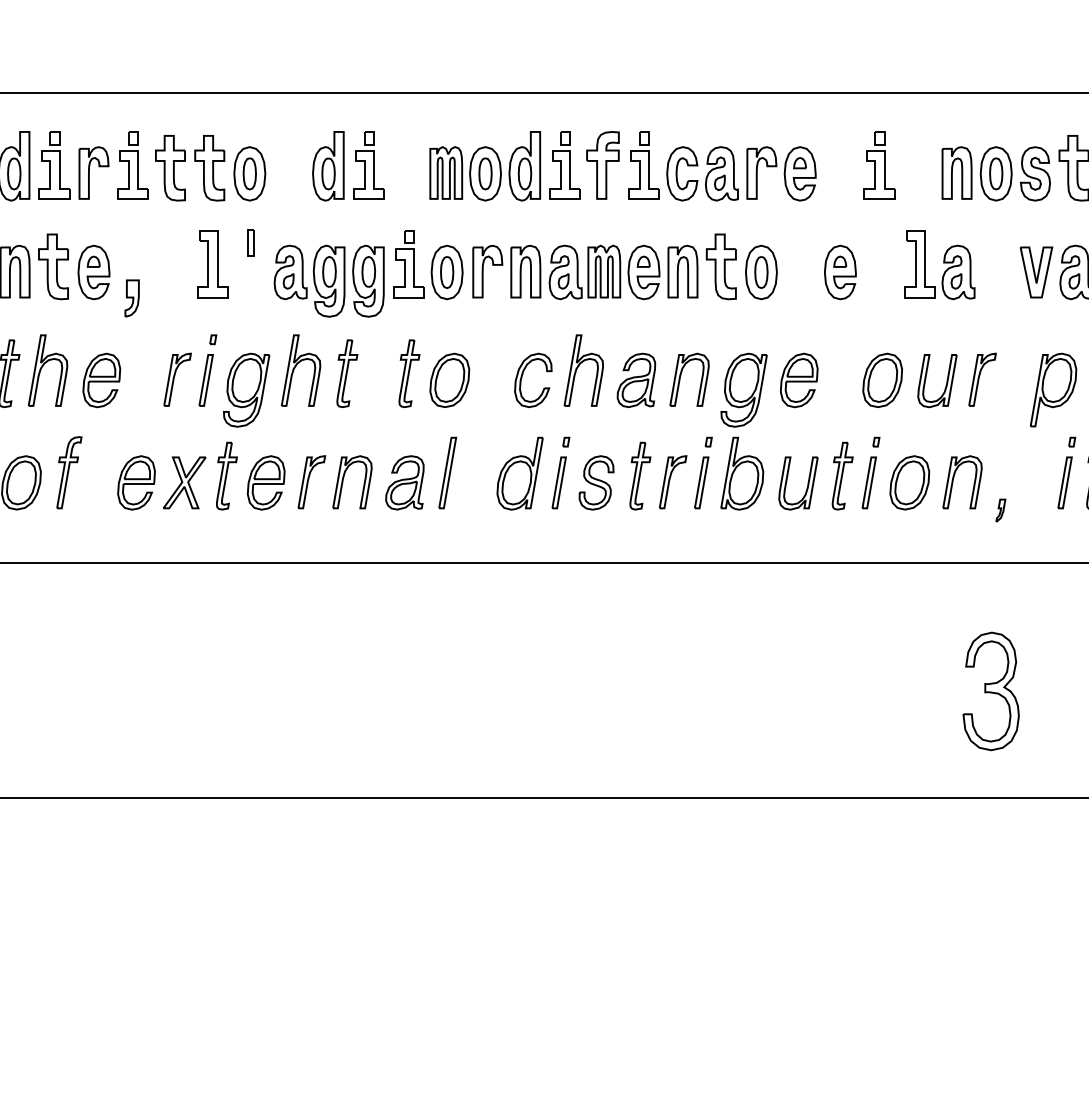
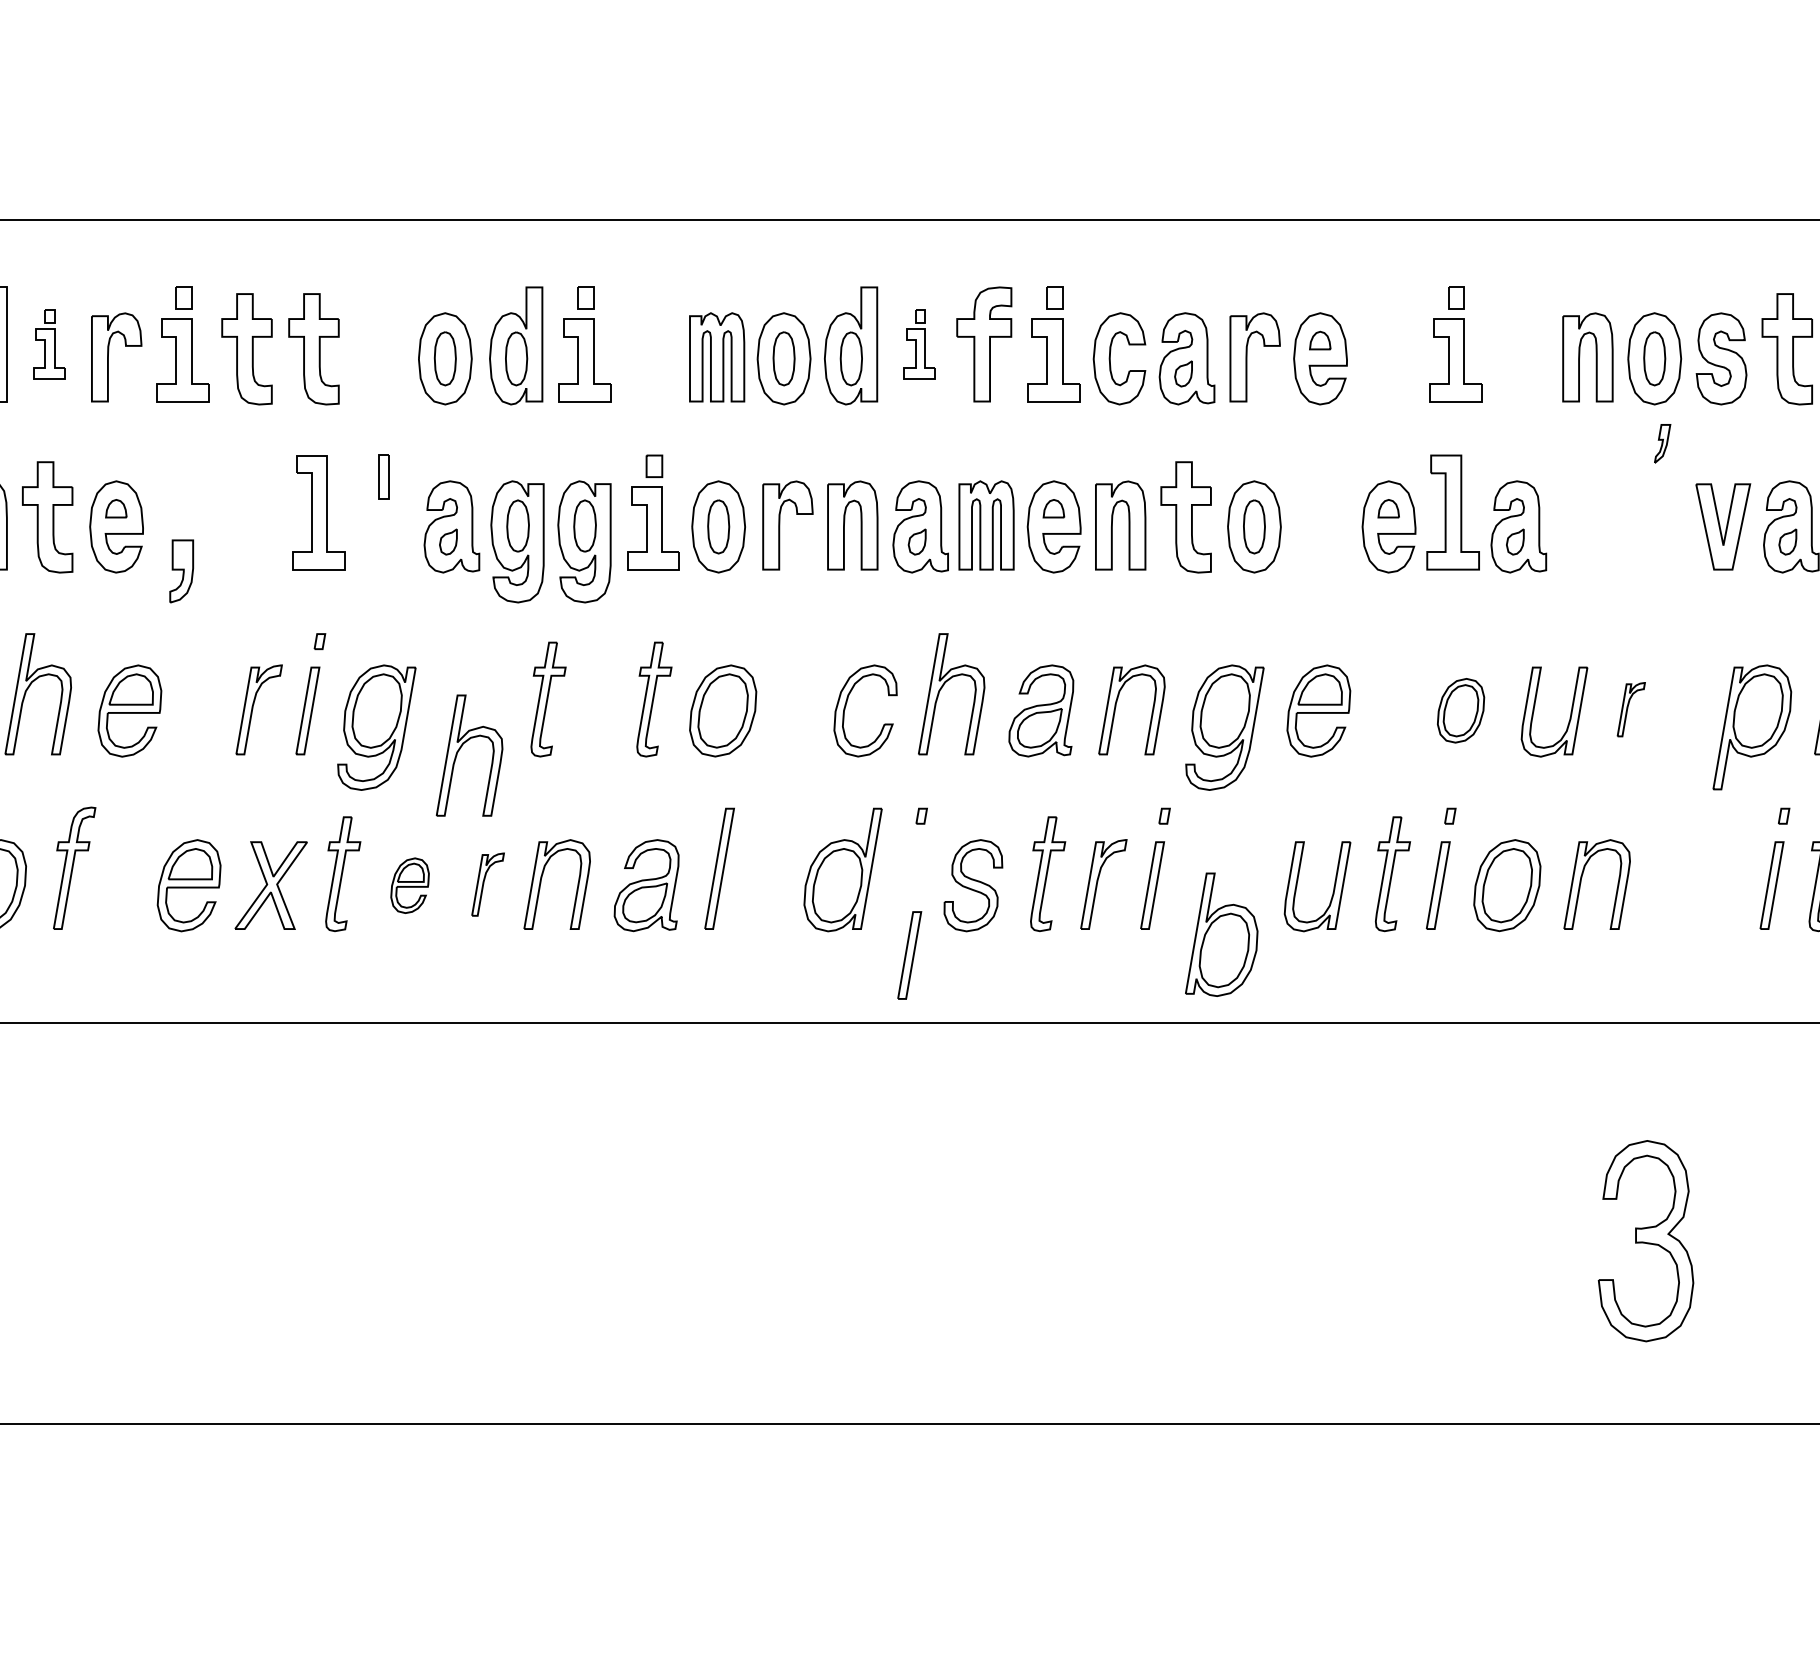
part: (54, 165) -> (49, 344), size x0.6
part: (564, 165) -> (918, 344), size x0.6
part: (249, 173) -> (444, 358), moved
part: (939, 265) -> (1486, 515), moved
part: (295, 368) -> (460, 751), moved
part: (882, 379) -> (1460, 709), size x0.7
part: (982, 379) -> (1631, 709), size x0.6
part: (742, 473) -> (1222, 934), moved
part: (265, 482) -> (409, 884), size x0.6
part: (311, 482) -> (487, 884), size x0.7
part: (558, 482) -> (908, 954), moved
part: (1000, 510) -> (1661, 443), moved

